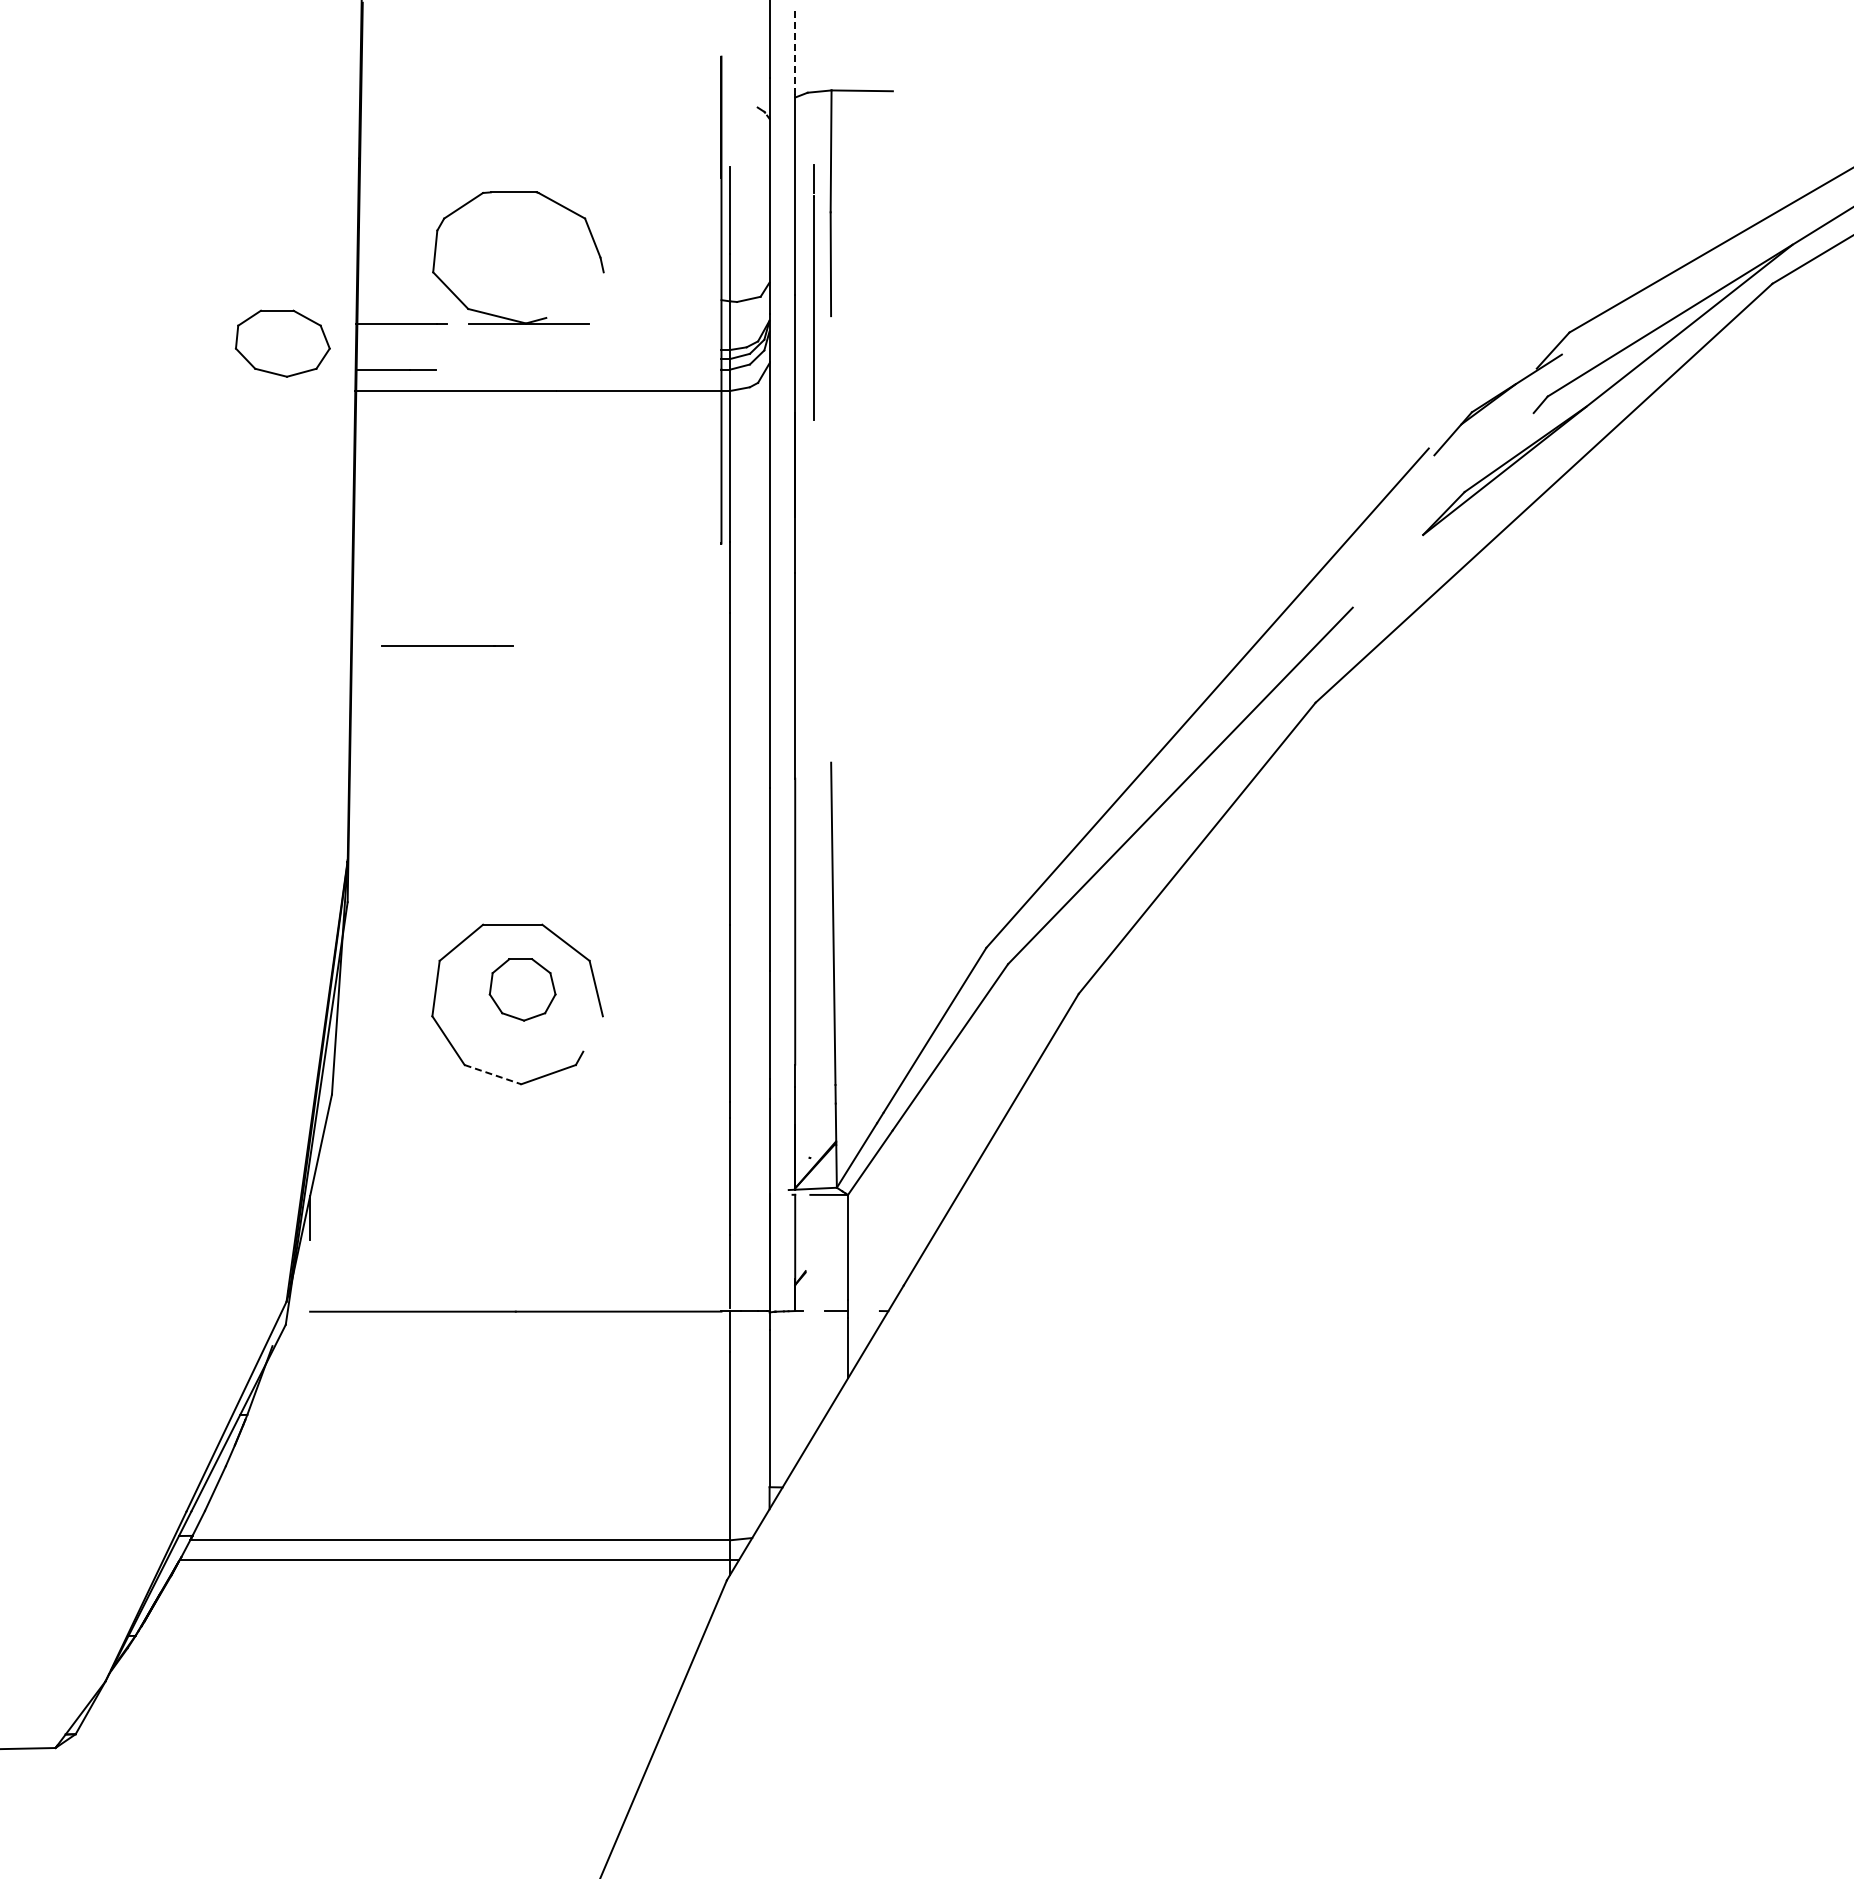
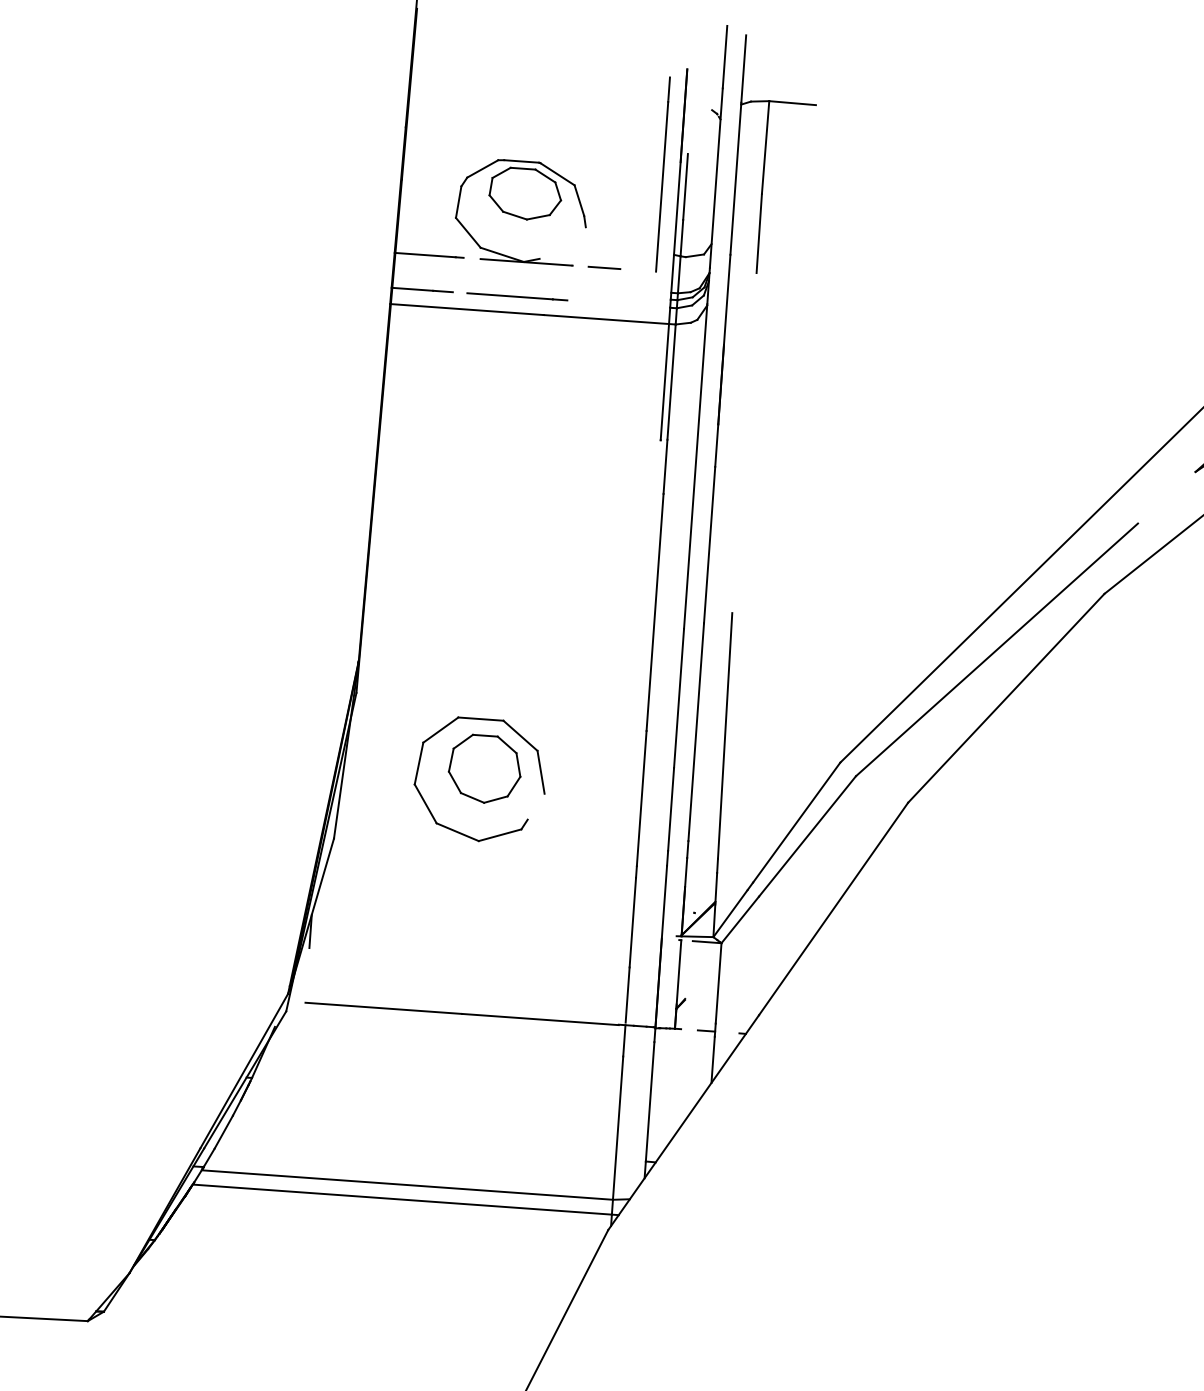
line: (795, 50) -> (743, 68), dashed -> solid
line: (813, 292) -> (662, 174), moved
line: (631, 323) -> (604, 267), added
part: (282, 343) -> (525, 193), moved
line: (447, 645) -> (517, 296), moved
part: (522, 989) -> (484, 768), size x1.43
line: (492, 1074) -> (457, 832), dashed -> solid

